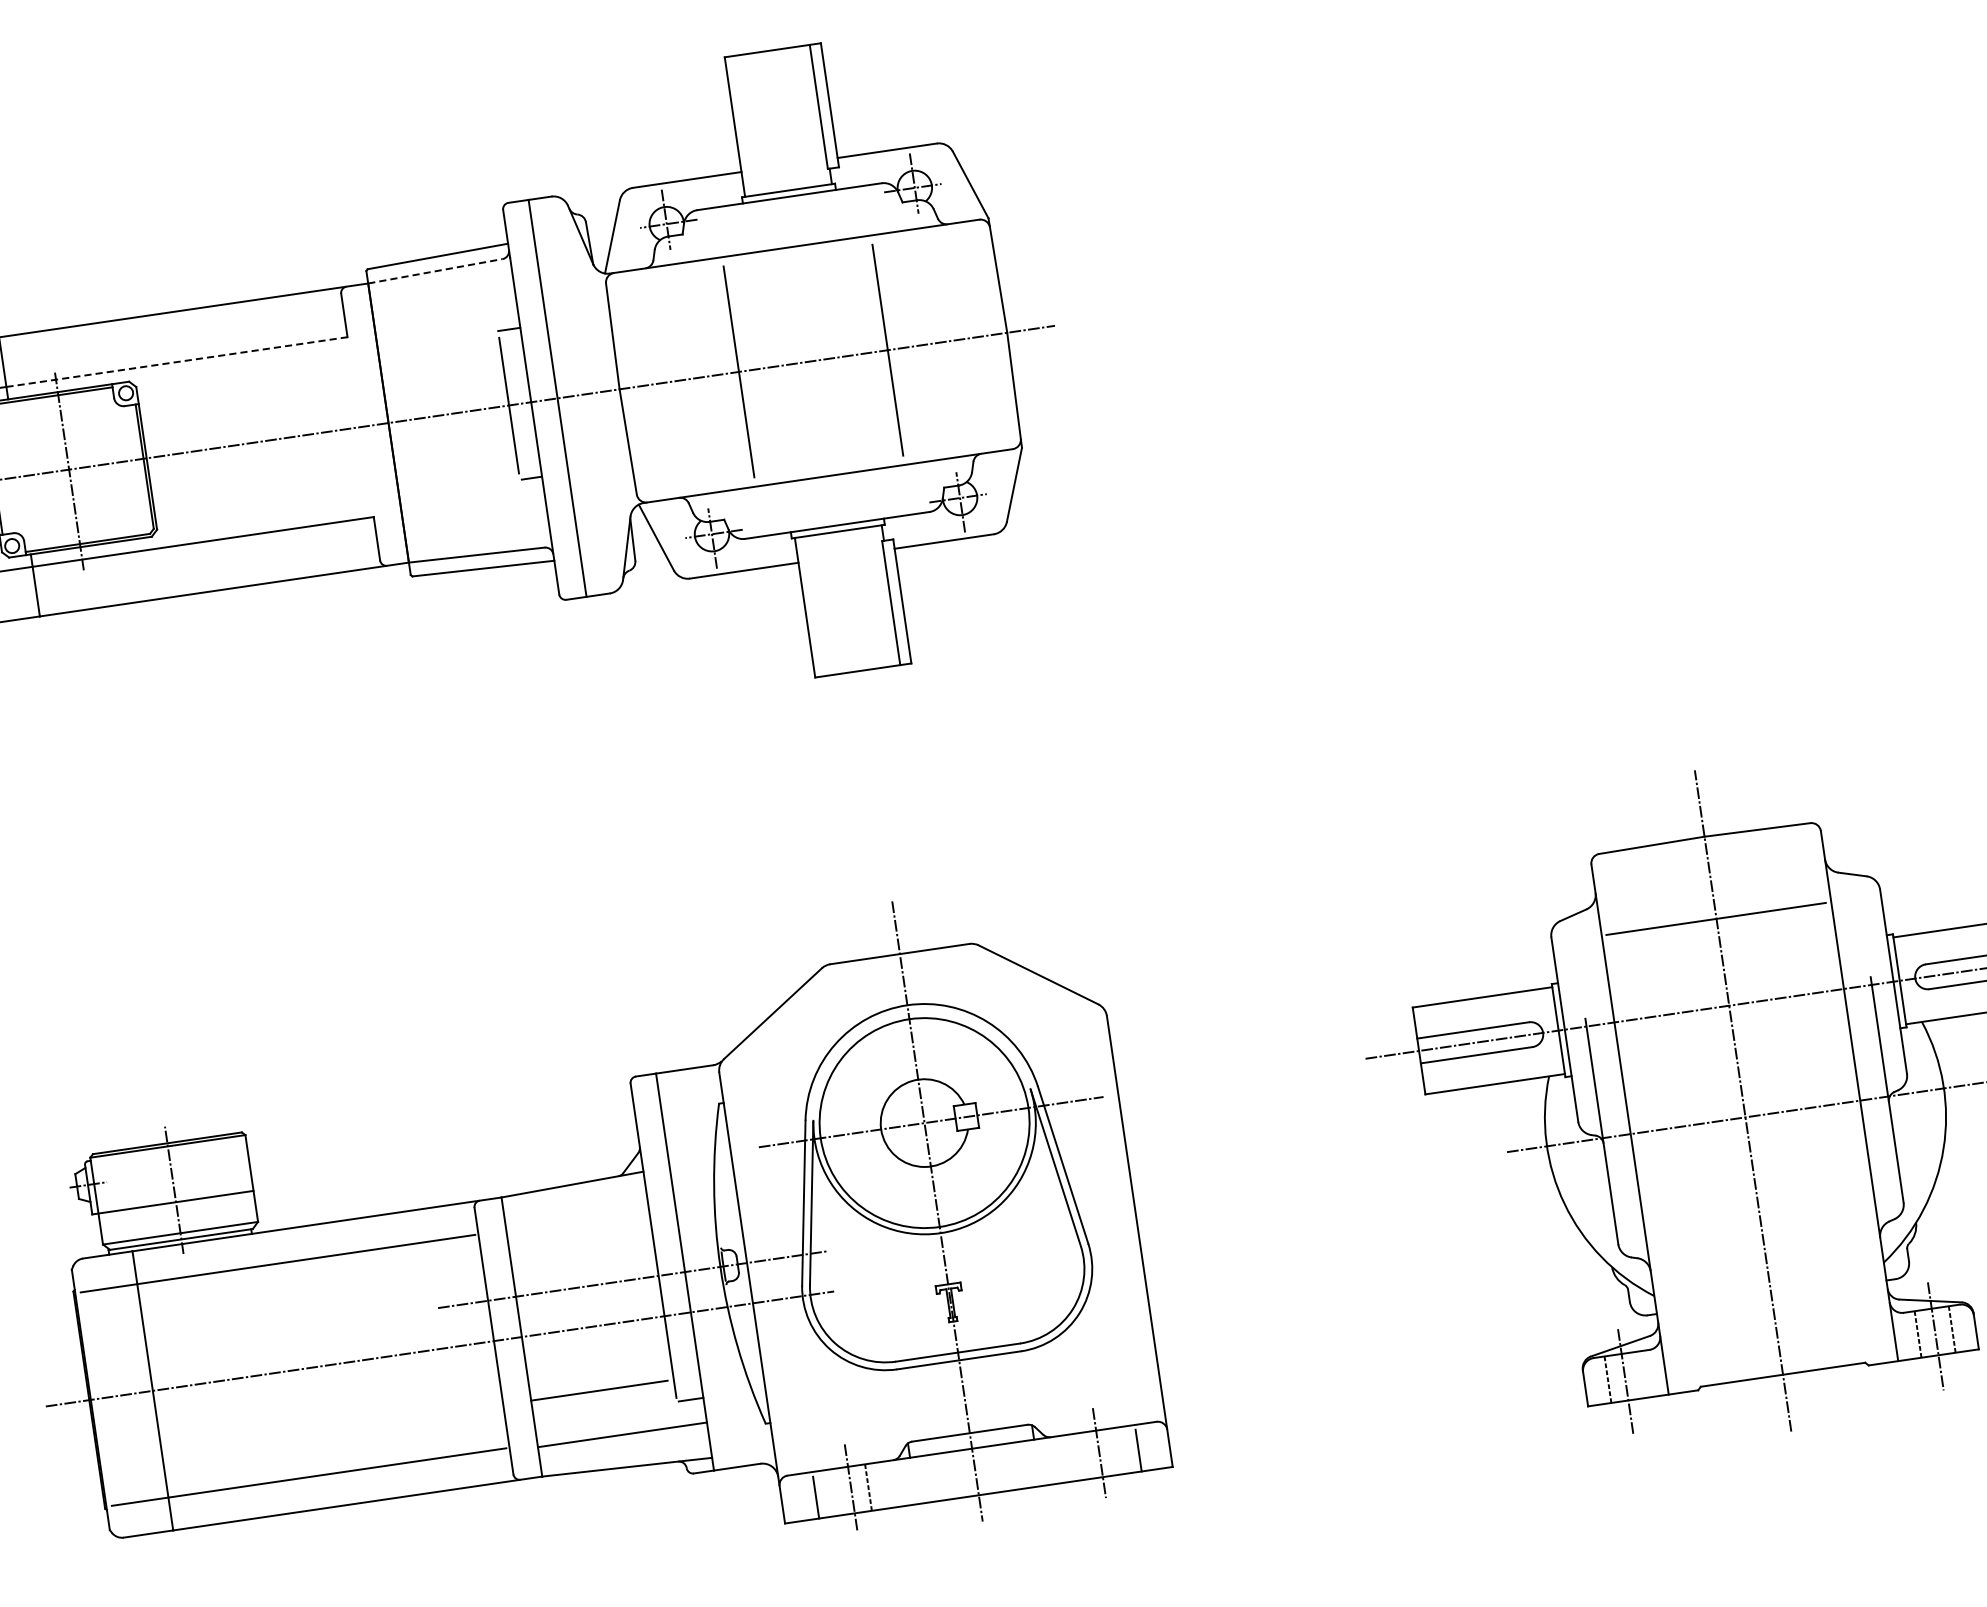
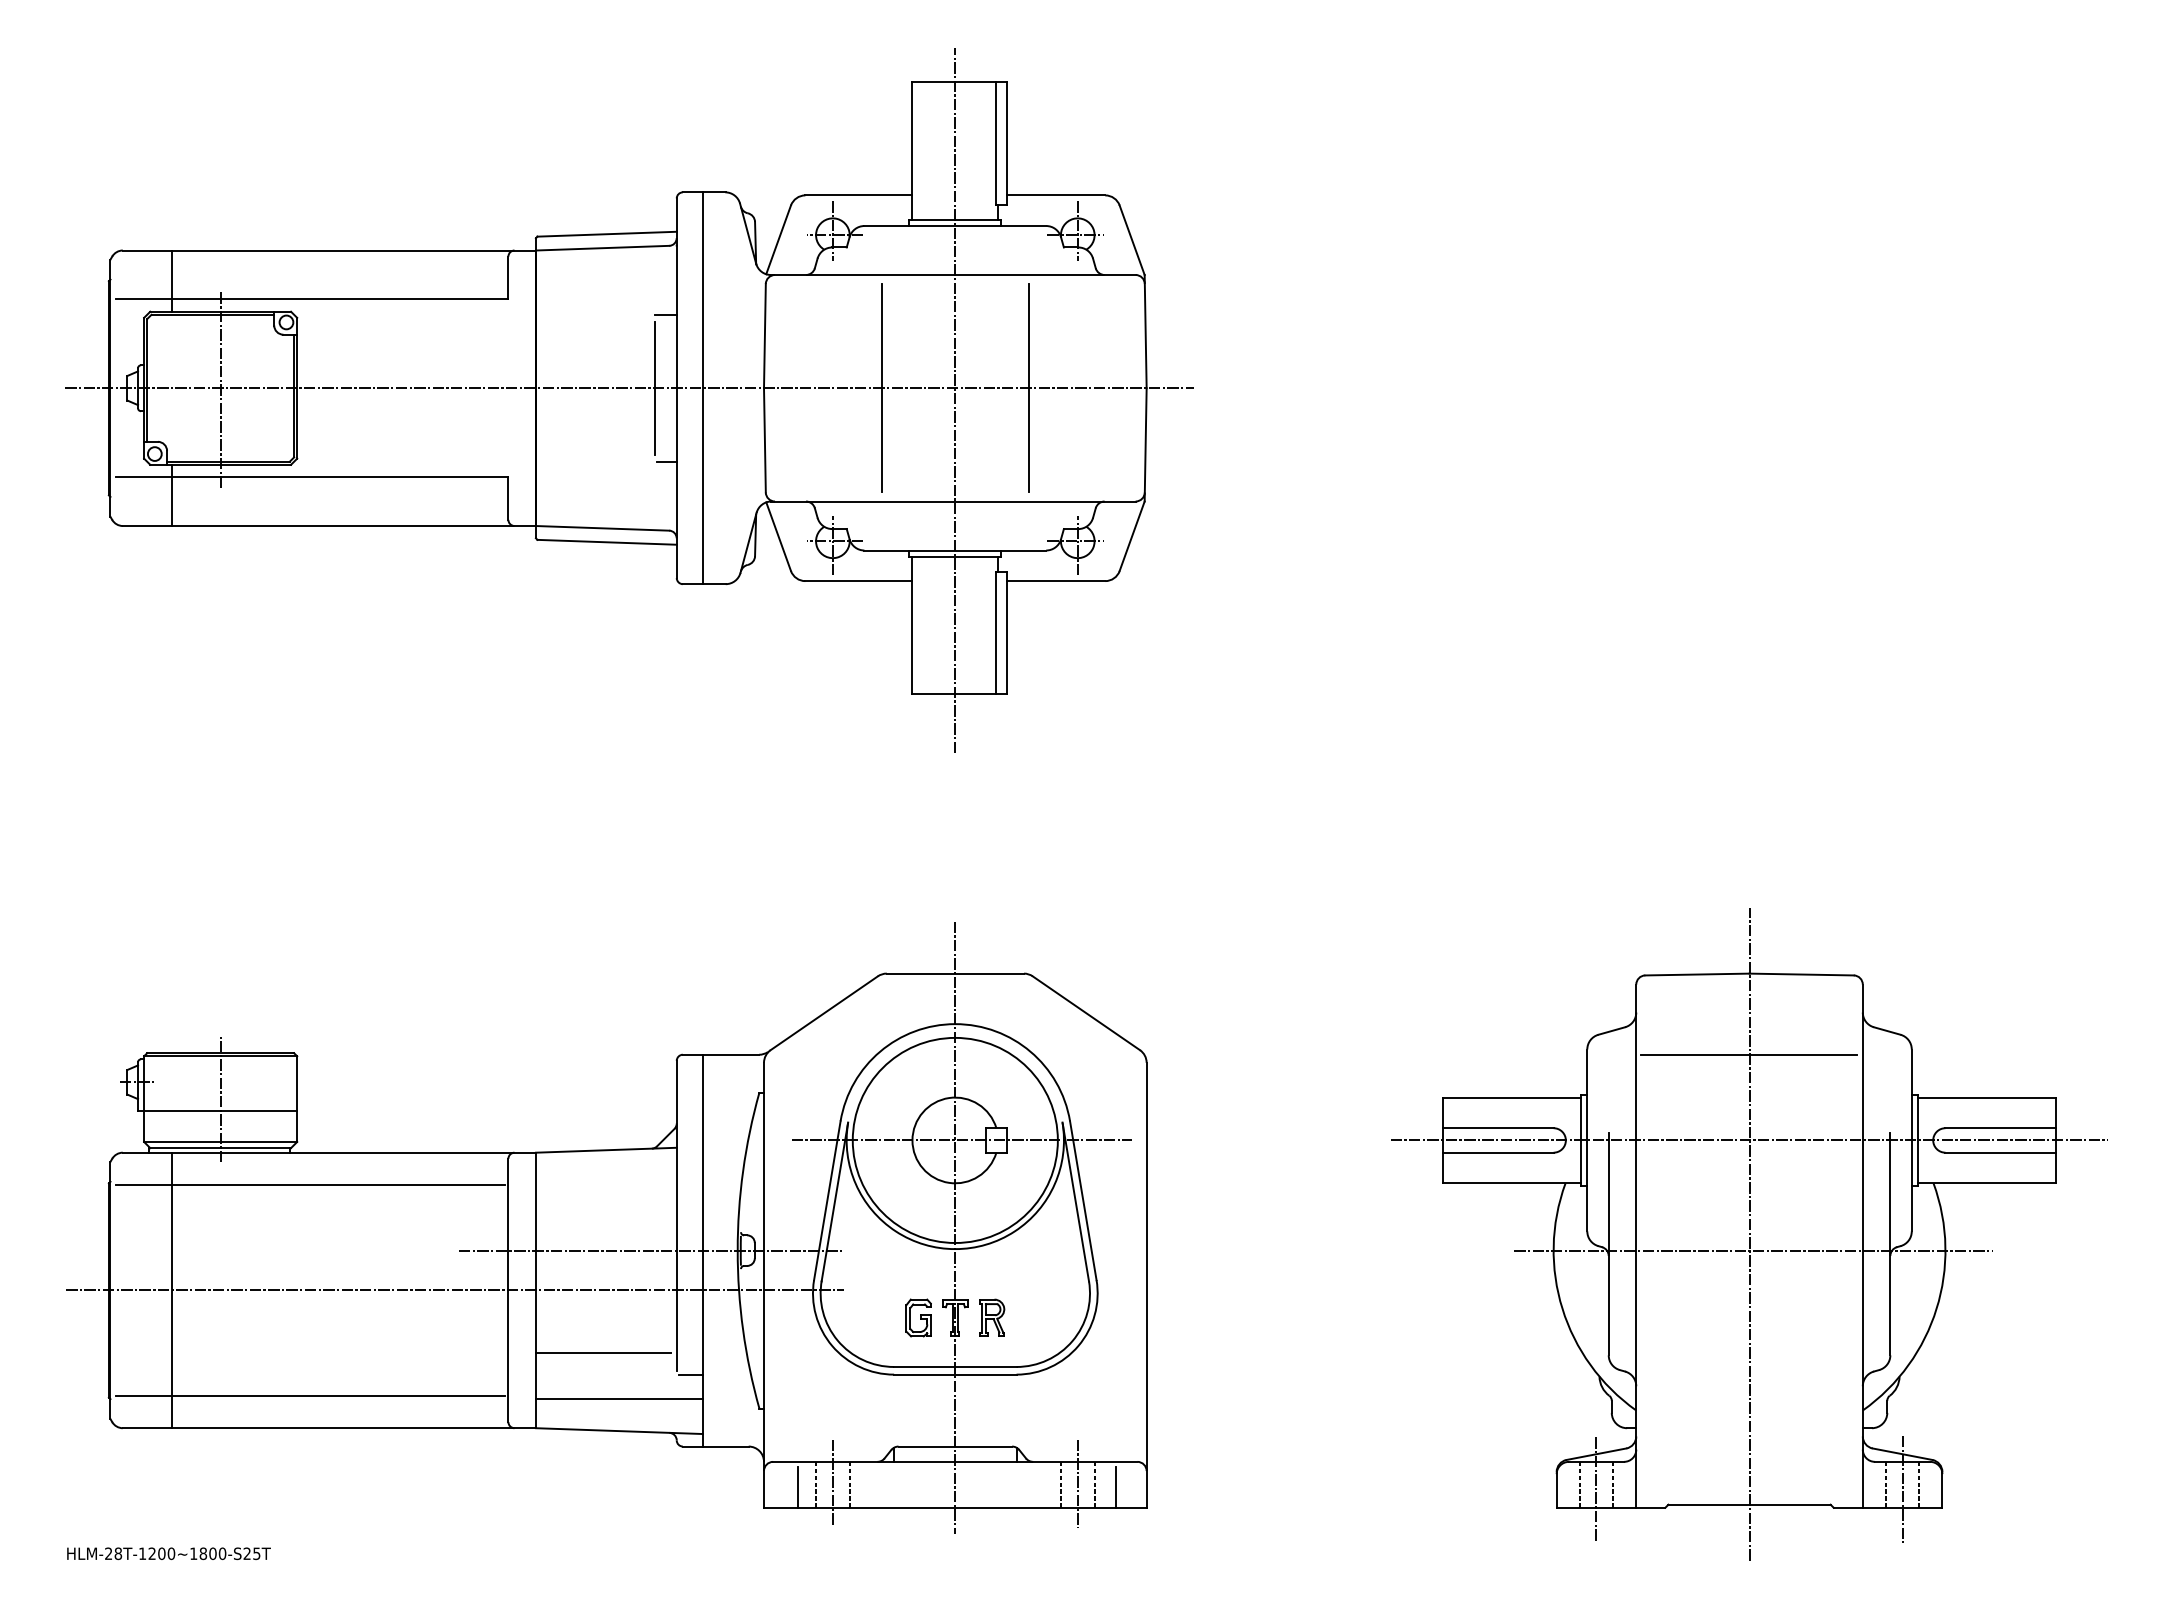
line: (435, 271) -> (602, 248), dashed -> solid
line: (177, 362) -> (340, 299), dashed -> solid
line: (815, 373) -> (955, 400), added
part: (988, 1296) -> (992, 1317), added
part: (913, 1307) -> (918, 1317), added
line: (1642, 1374) -> (1613, 1484), added
line: (1116, 1451) -> (1094, 1484), added
line: (1081, 1456) -> (1060, 1484), added
line: (834, 1492) -> (816, 1484), added

